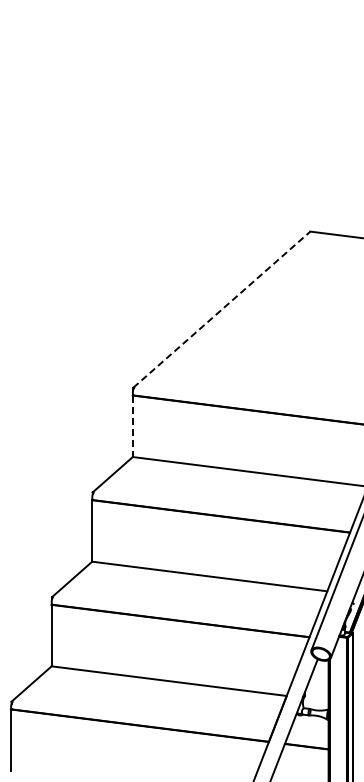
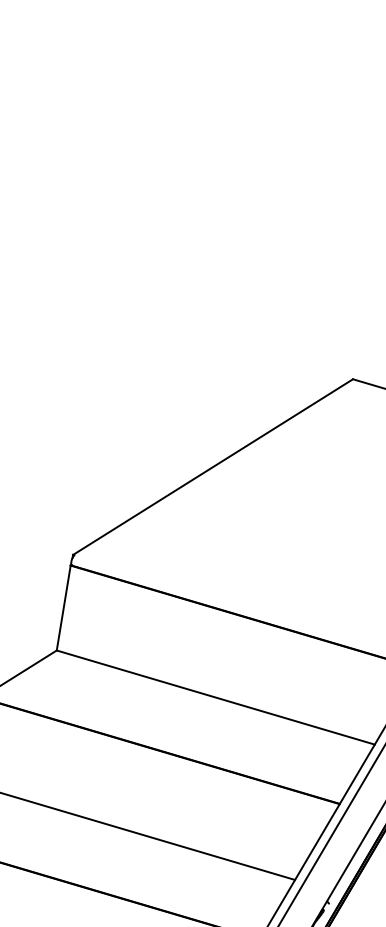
line: (222, 309) -> (214, 466), dashed -> solid
line: (132, 426) -> (63, 608), dashed -> solid

